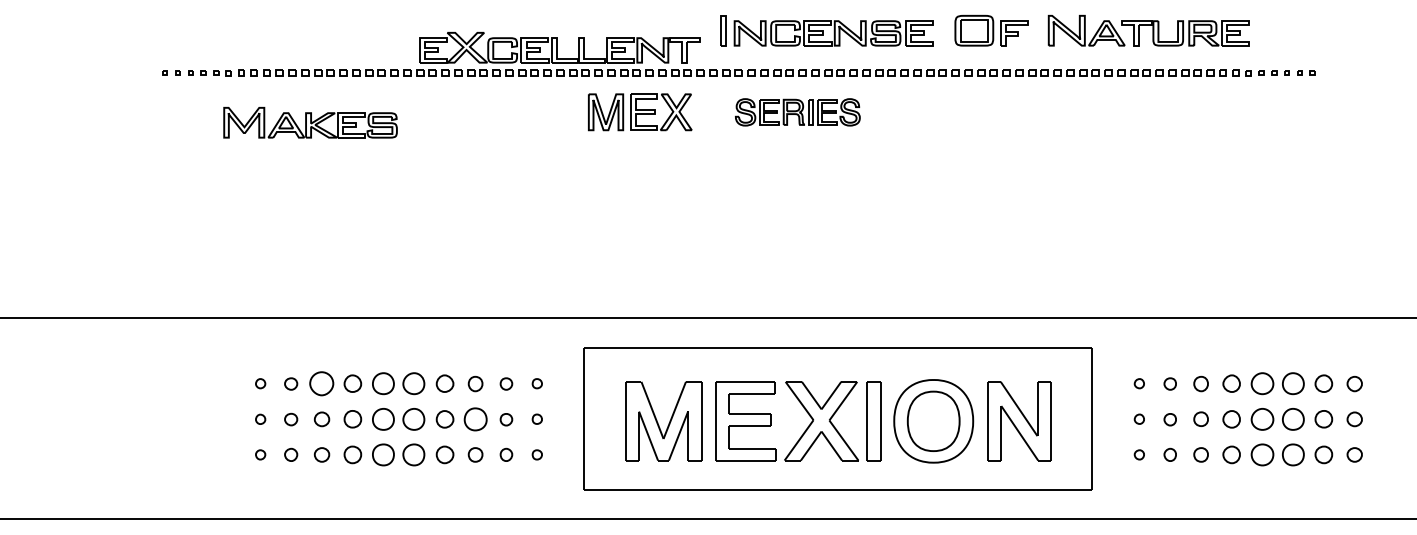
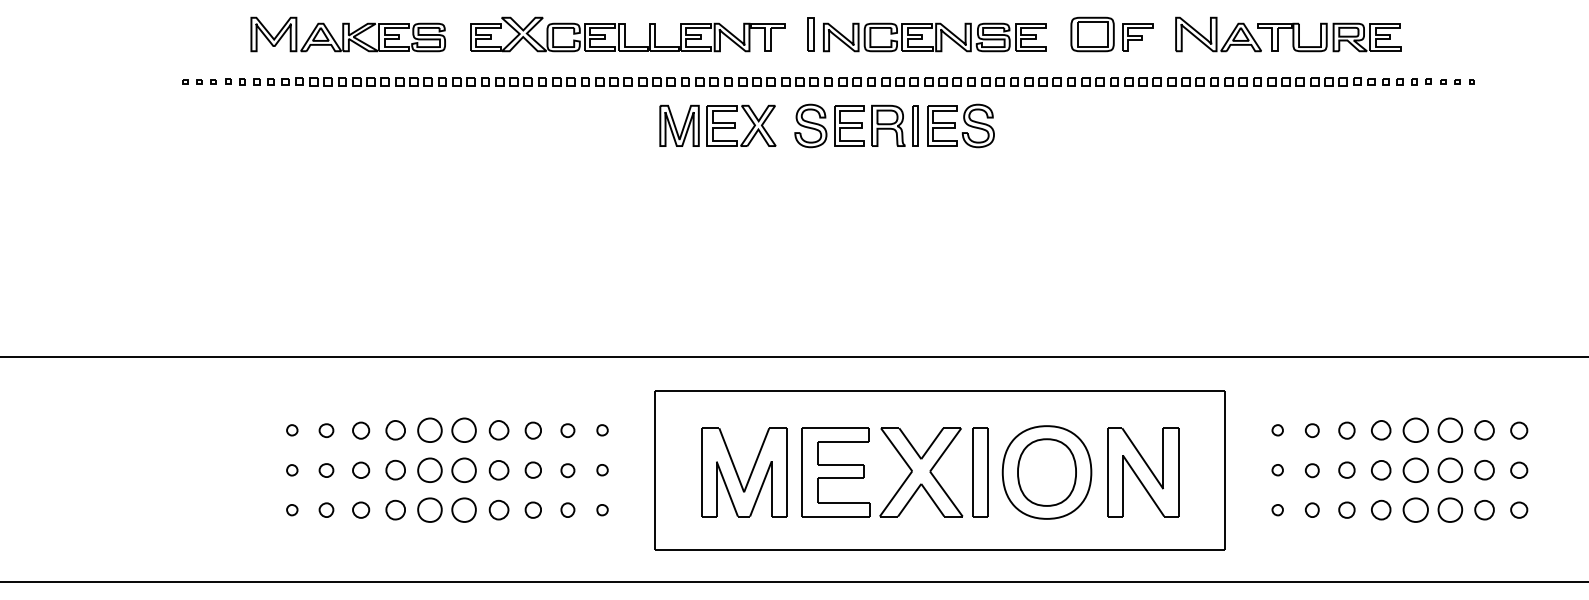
part: (559, 47) -> (627, 34), moved
part: (797, 112) -> (894, 126), size x1.43
part: (310, 122) -> (348, 34), moved
part: (322, 384) -> (361, 431), size x0.62
part: (475, 418) -> (533, 469), size x0.62

